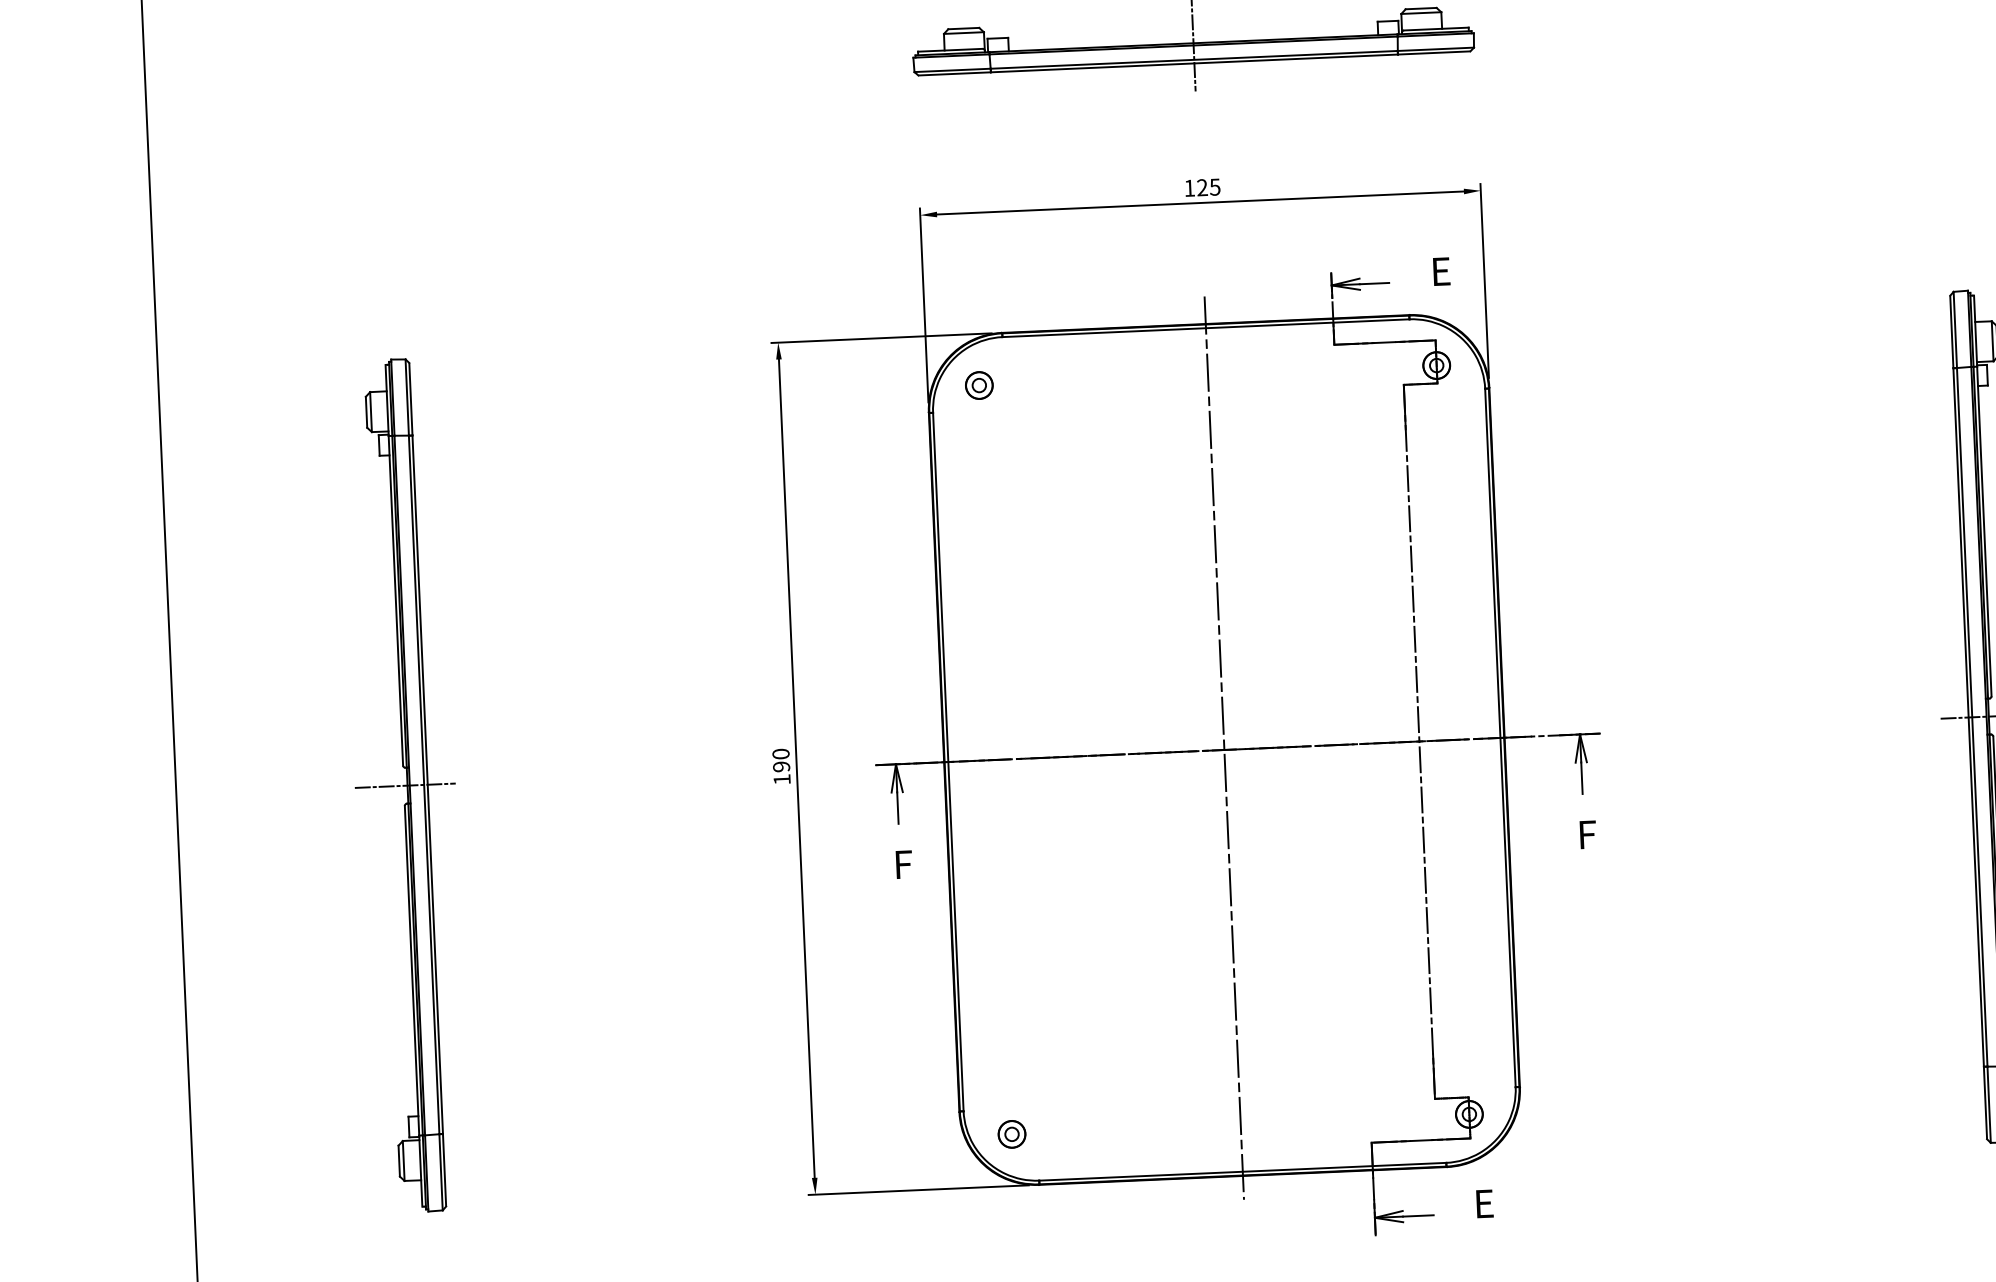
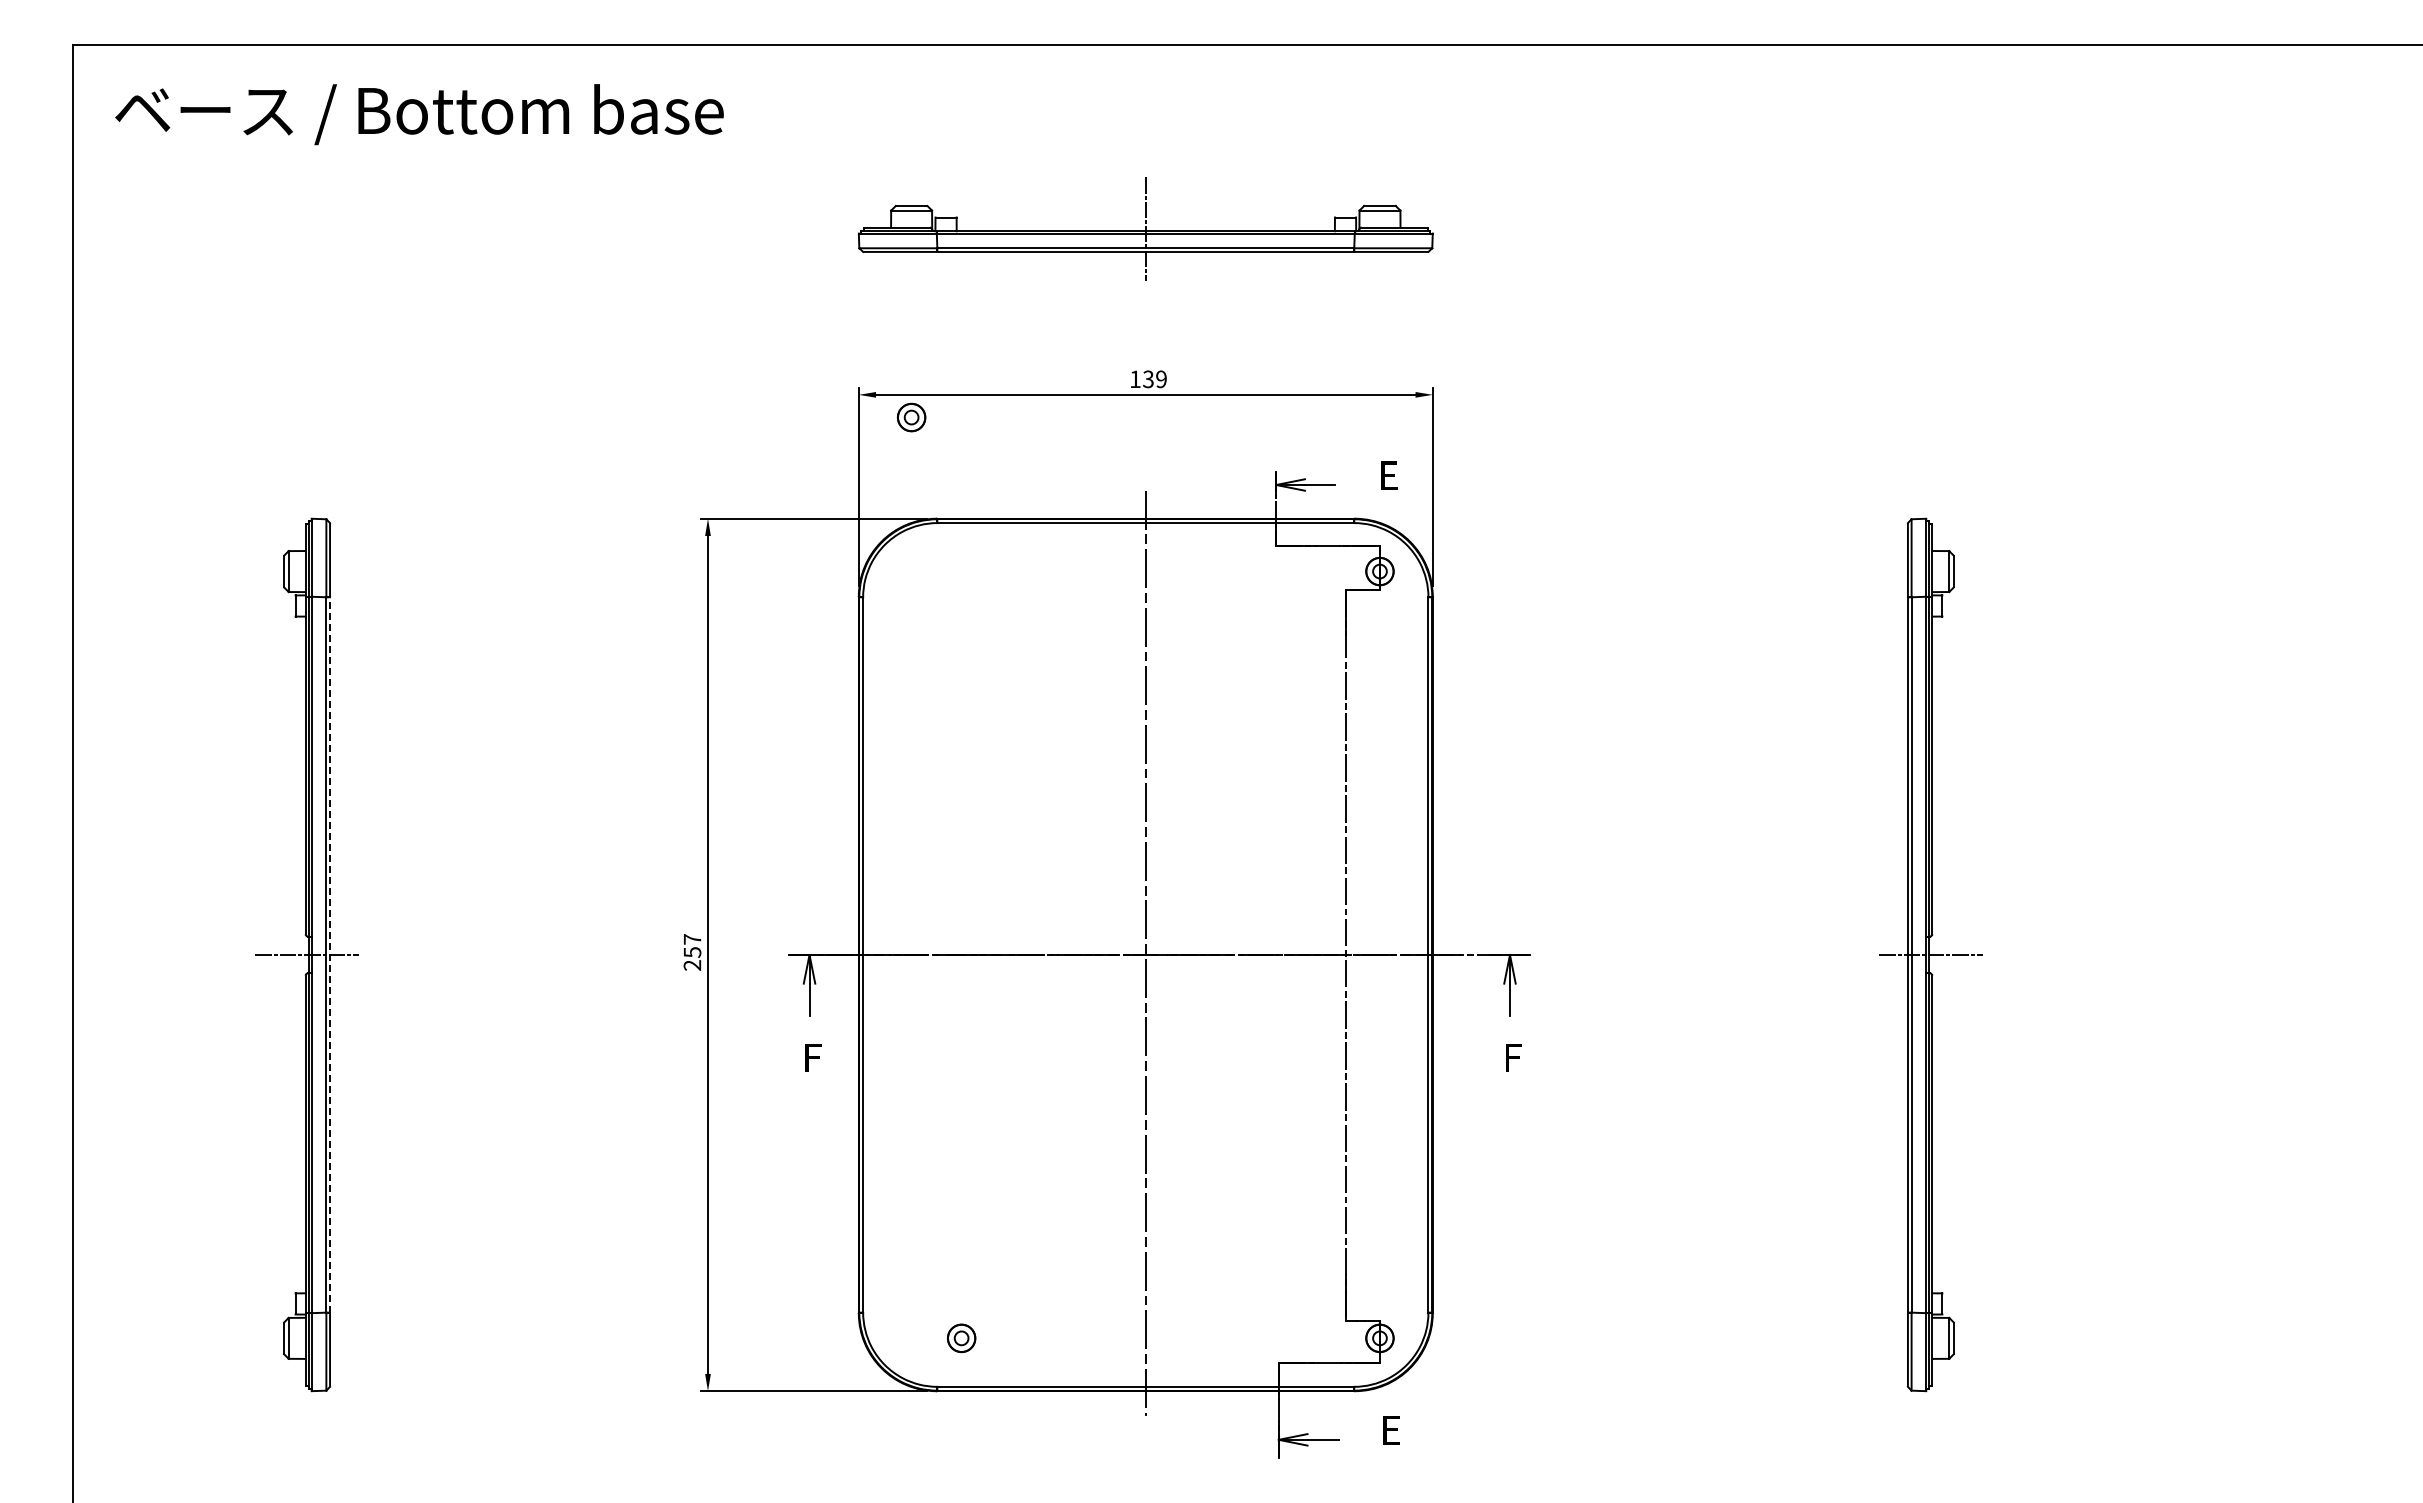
text: (1208, 187) -> (1154, 379), 125 -> 139
part: (979, 385) -> (911, 417), moved
text: (781, 766) -> (692, 952), 190 -> 257
line: (428, 784) -> (330, 954), solid -> dashed
part: (1011, 1133) -> (961, 1337), moved

